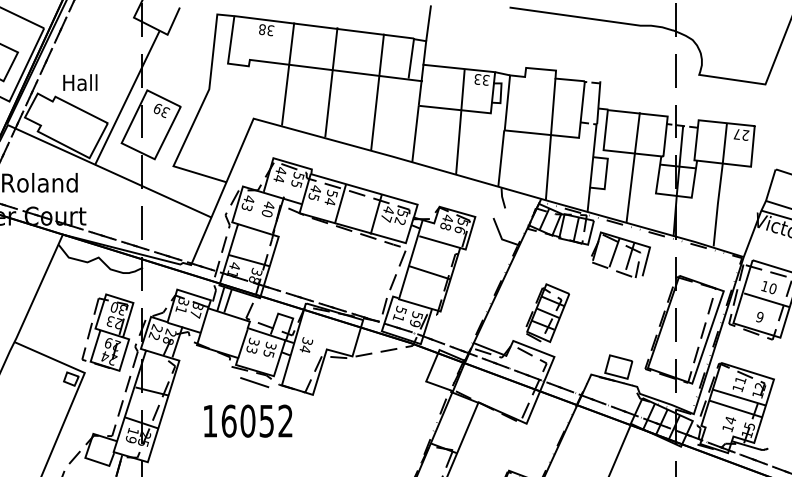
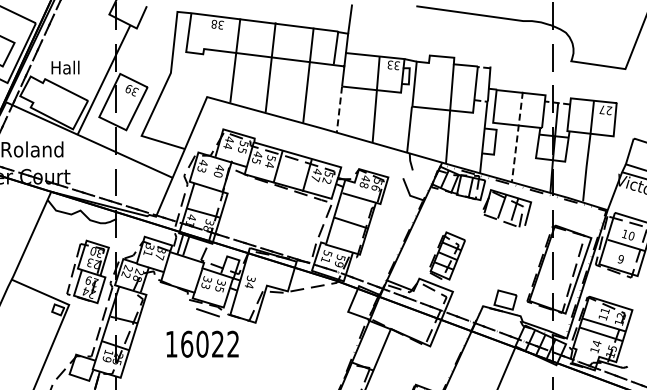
line: (415, 135) -> (339, 110), solid -> dashed
line: (633, 168) -> (517, 137), solid -> dashed
text: (266, 420) -> (217, 343), 16052 -> 16022

